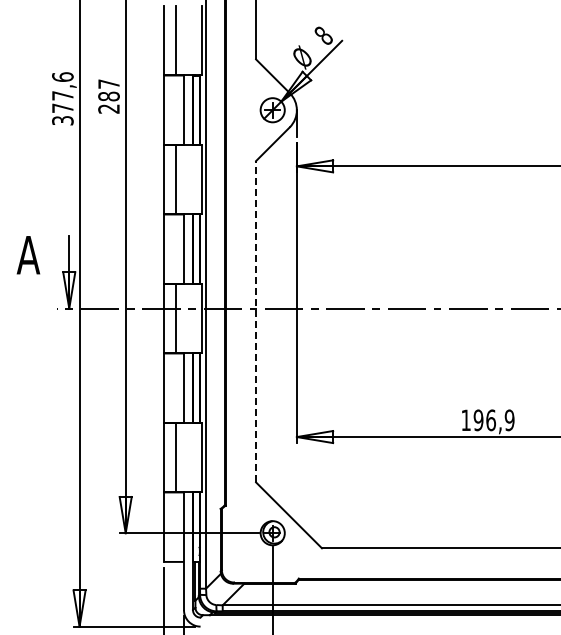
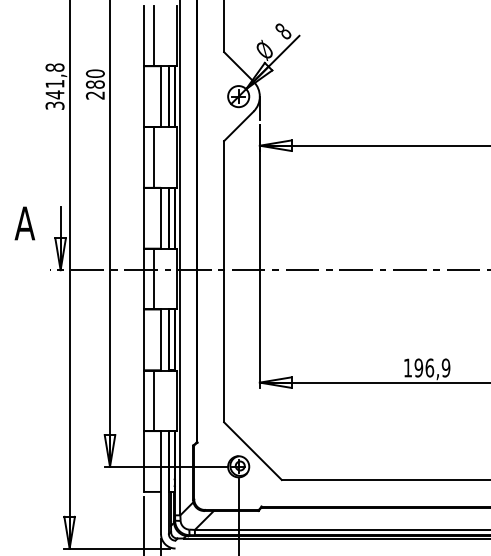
text: (108, 83) -> (94, 73), 287 -> 280
text: (62, 92) -> (54, 81), 377,6 -> 341,8
line: (256, 321) -> (224, 281), dashed -> solid

